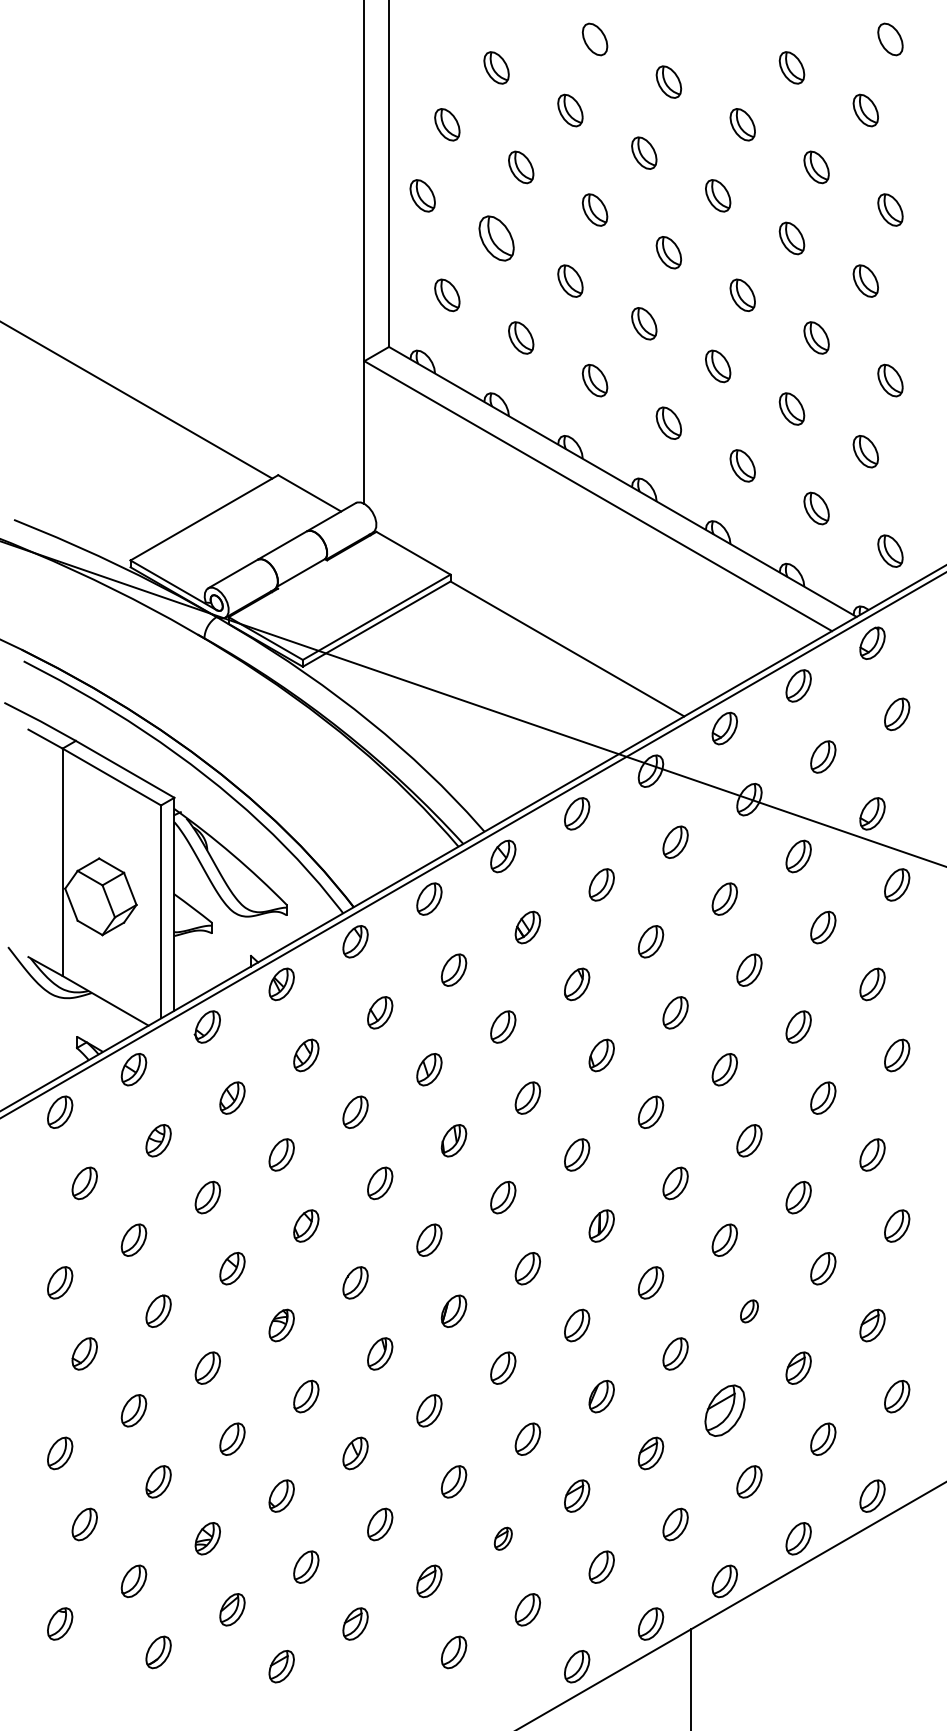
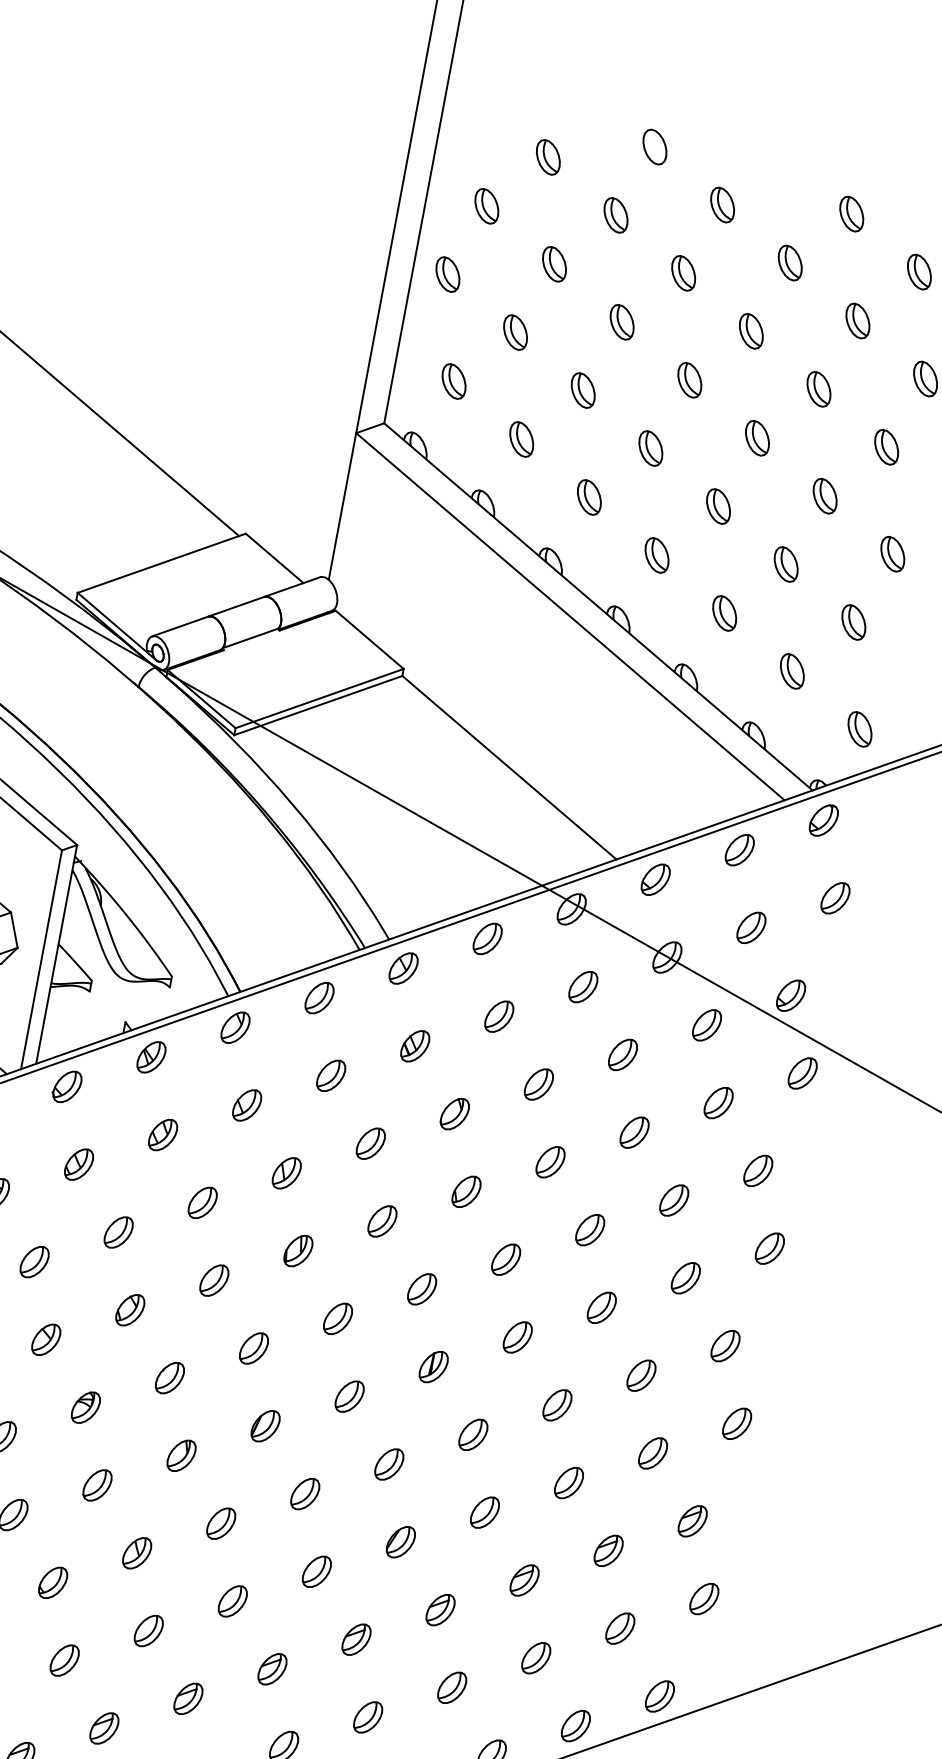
part: (496, 238) -> (515, 332), size x0.71
part: (749, 1311) -> (569, 1483), size x1.43
part: (724, 1410) -> (524, 1580), size x0.62
part: (503, 1538) -> (272, 1669), size x1.43

